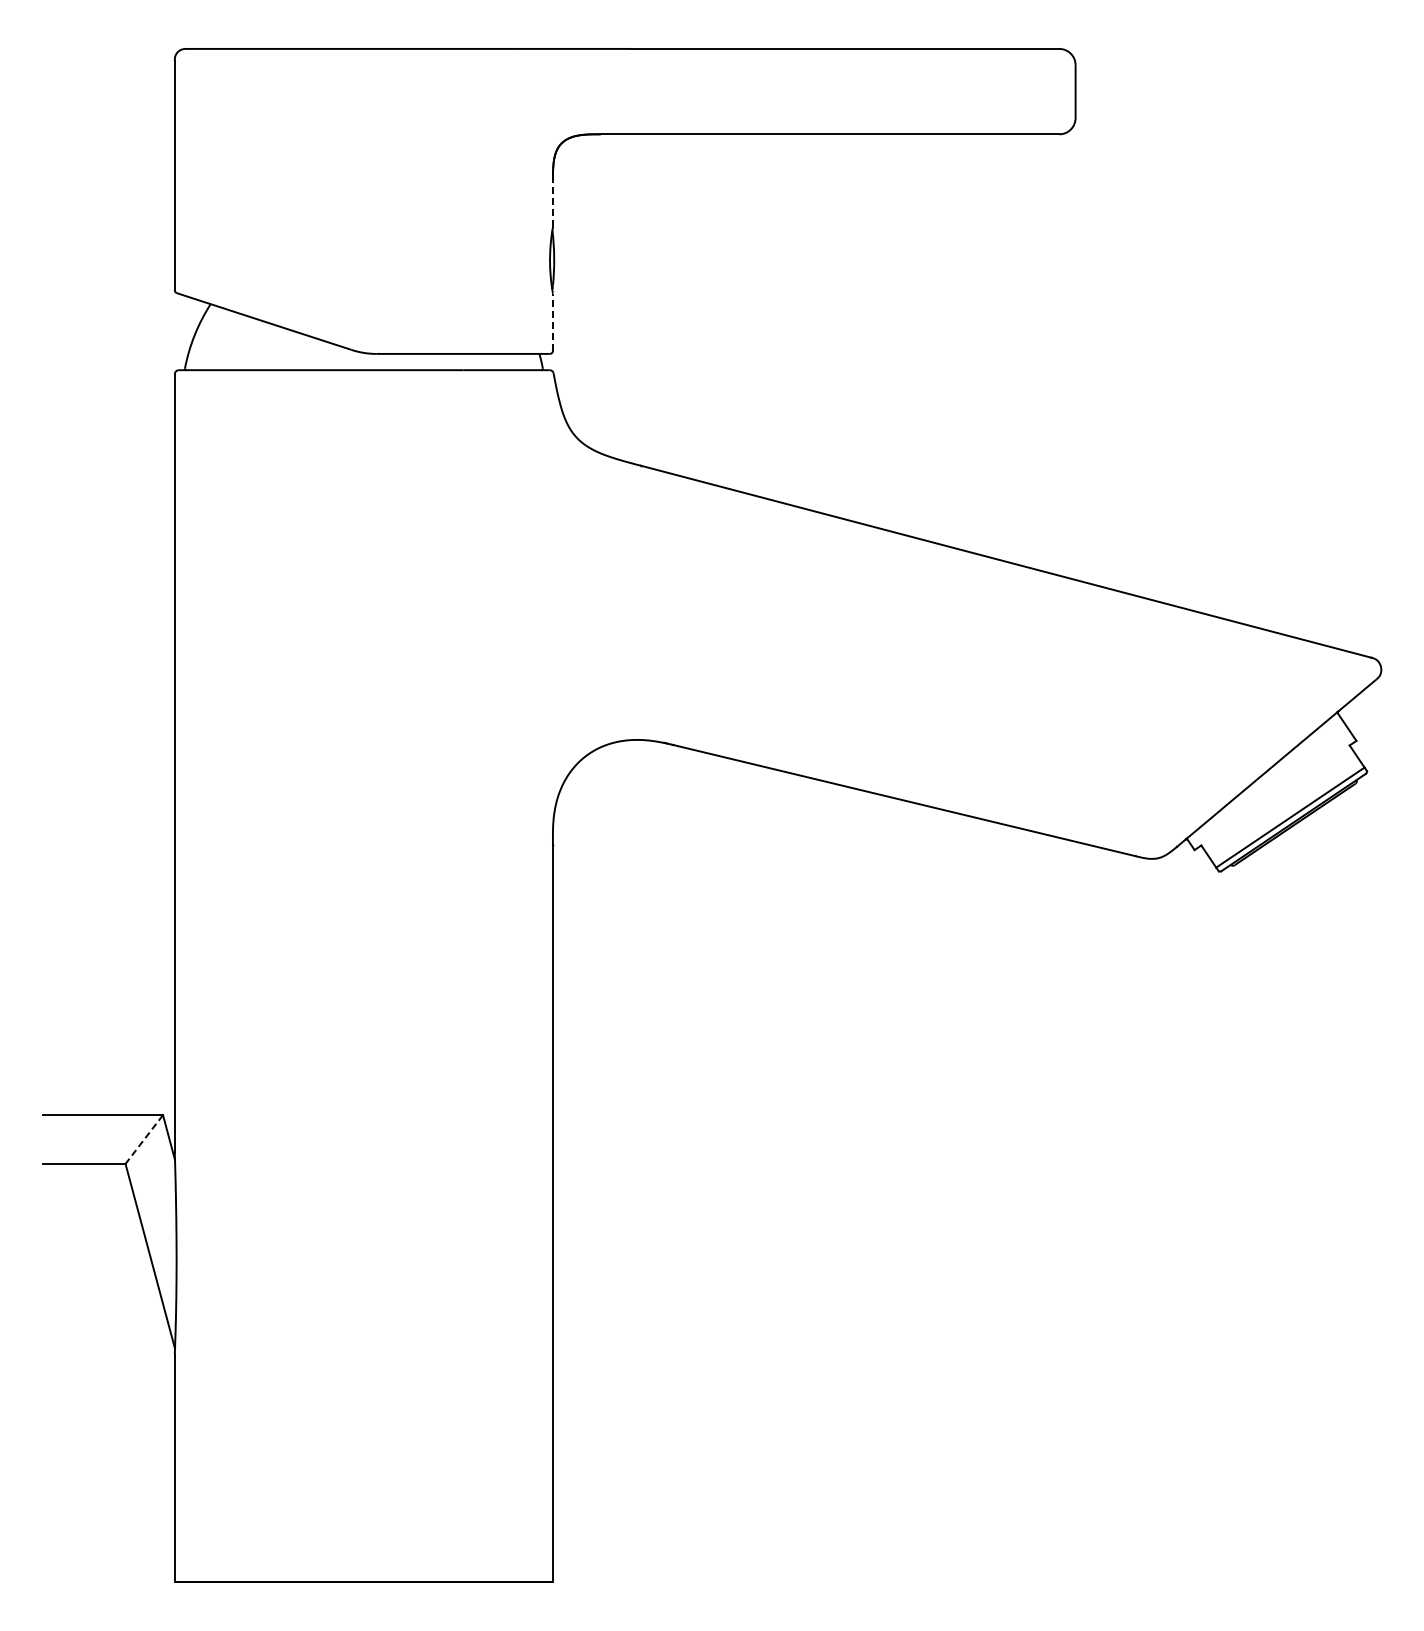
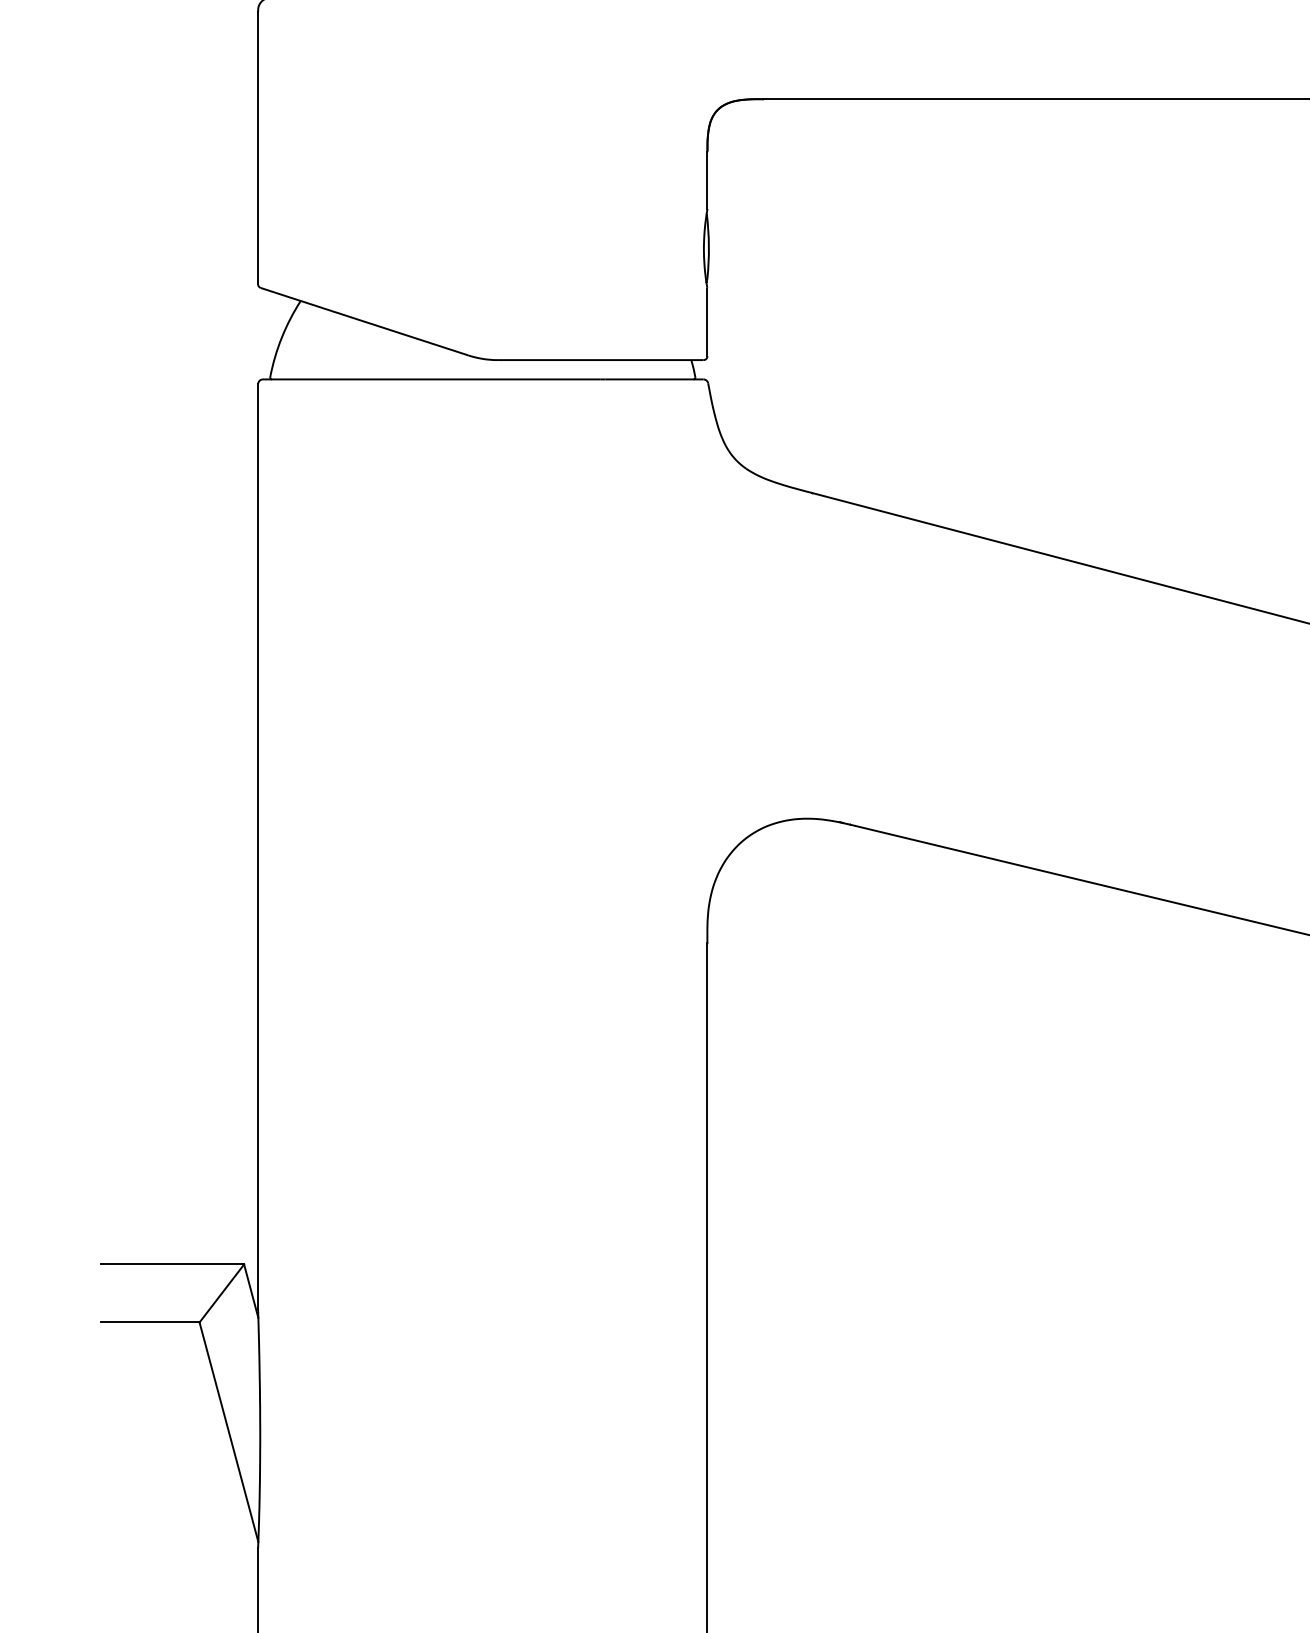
line: (553, 203) -> (708, 181), dashed -> solid
line: (553, 321) -> (708, 321), dashed -> solid
line: (144, 1139) -> (222, 1293), dashed -> solid

